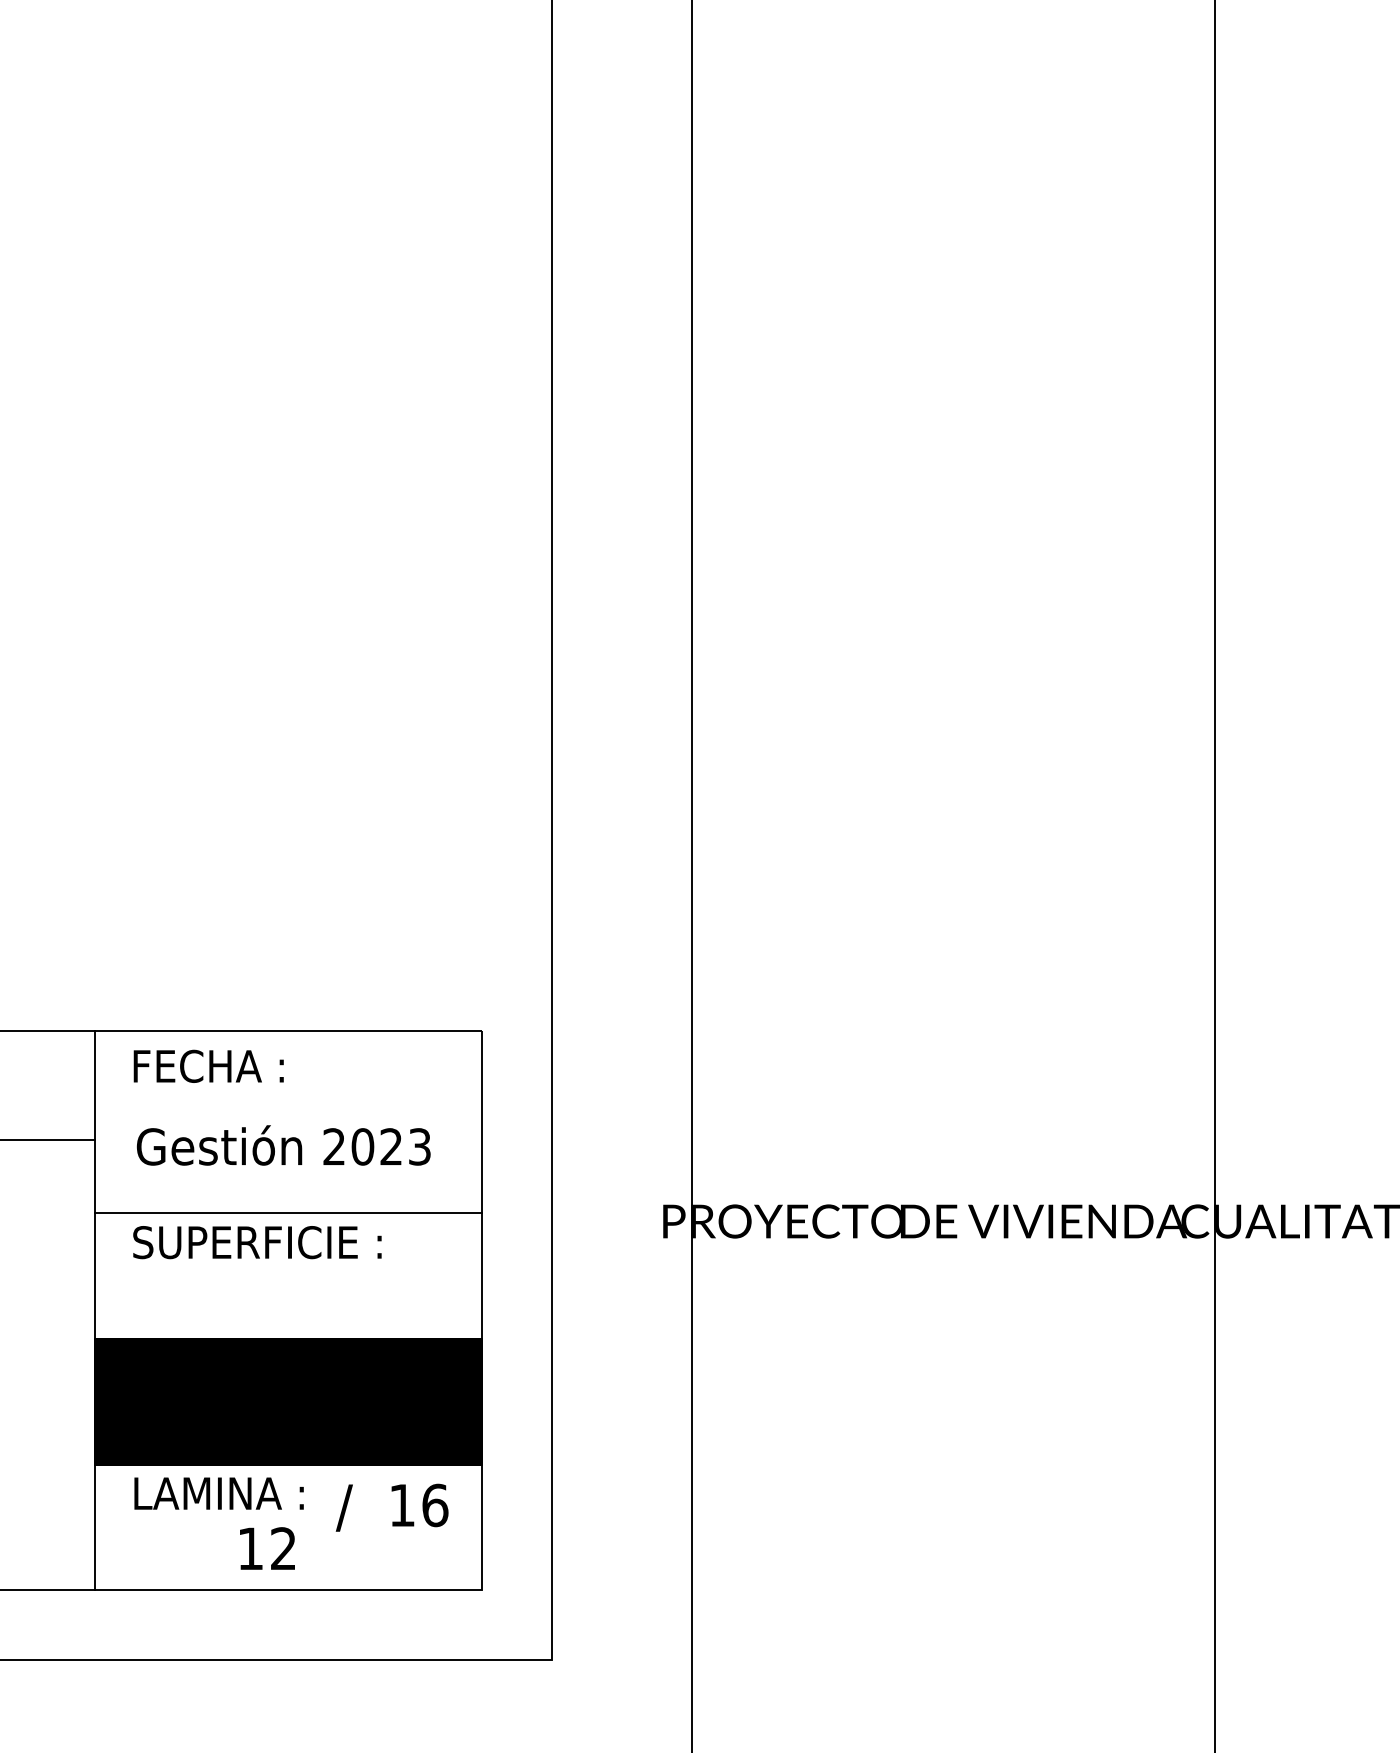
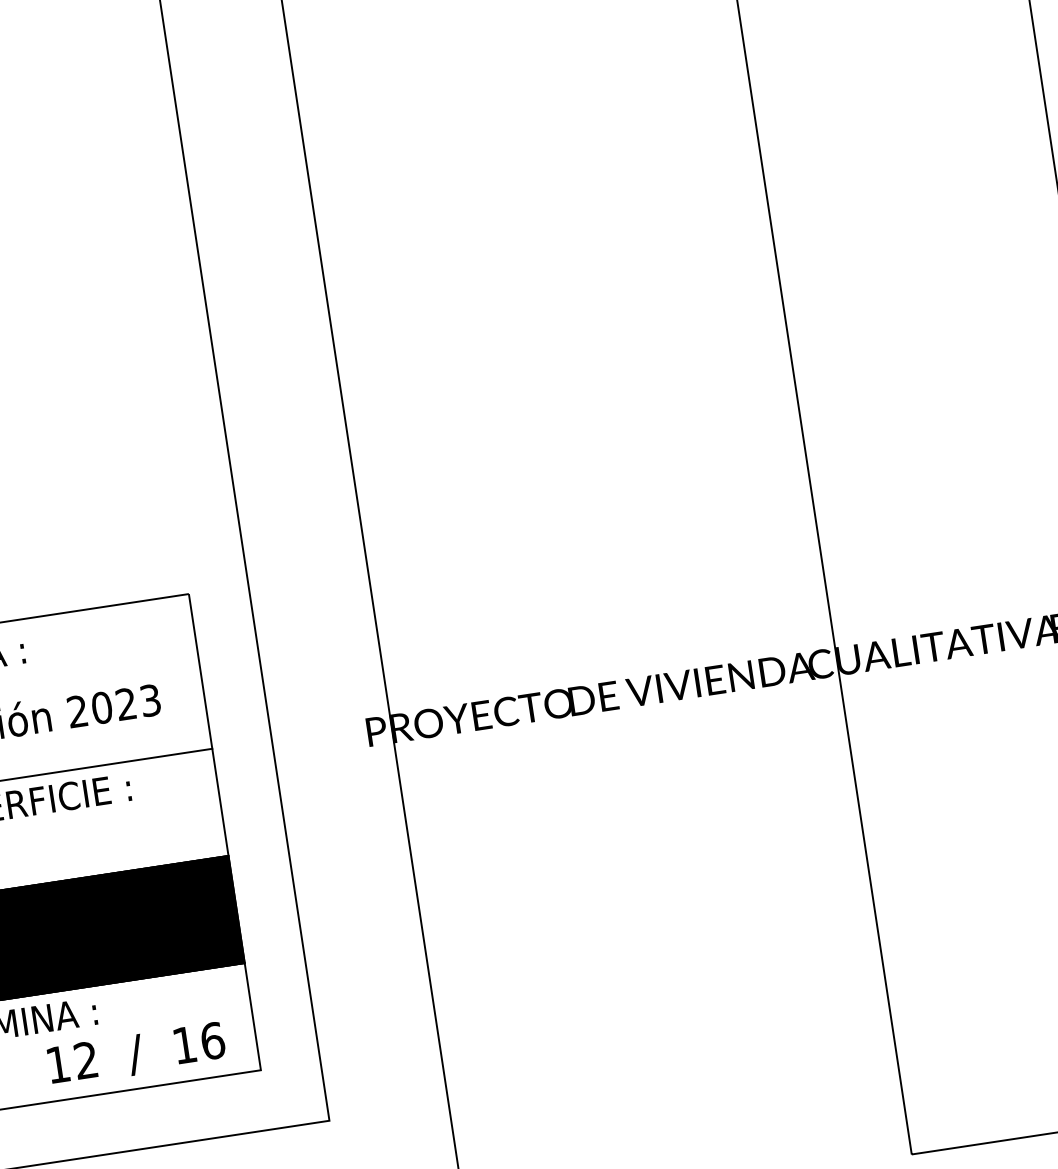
text: (391, 1507) -> (175, 1048), moved

